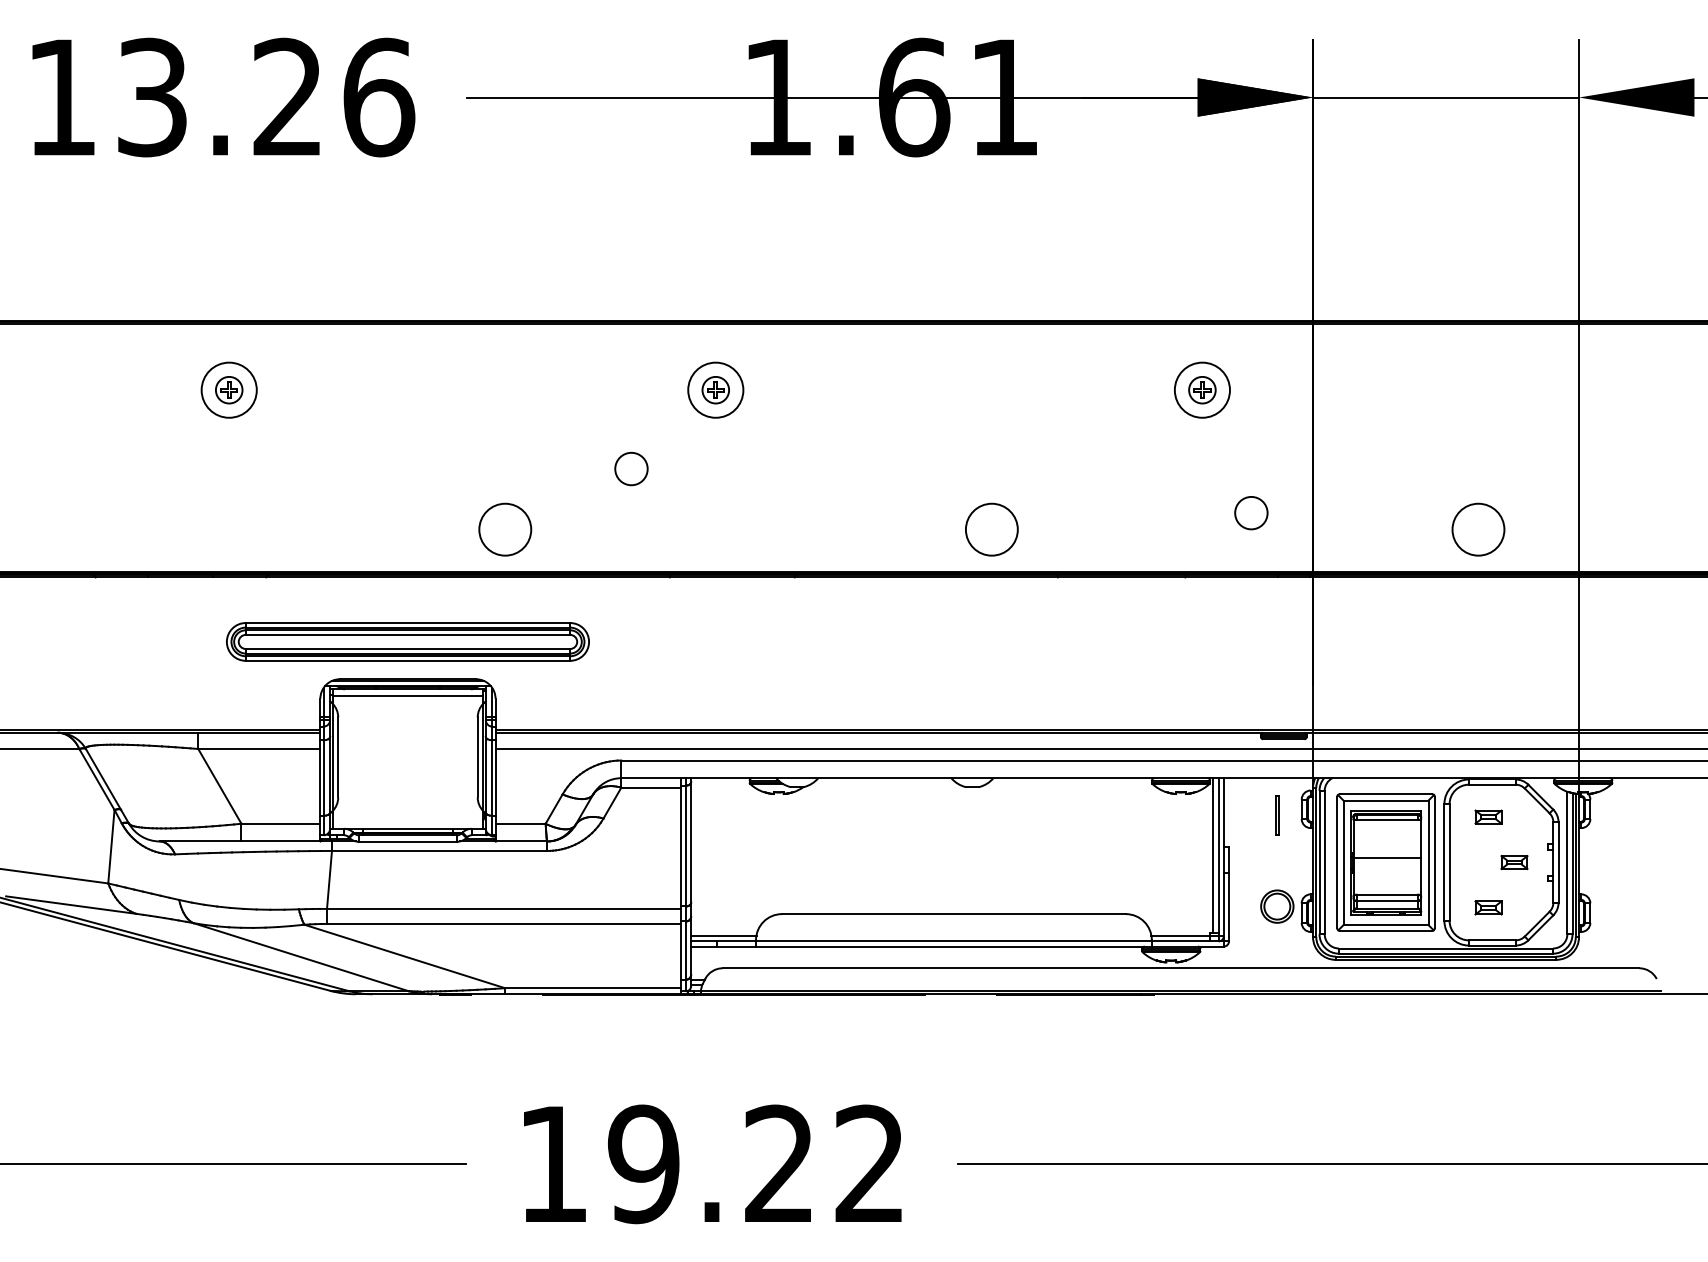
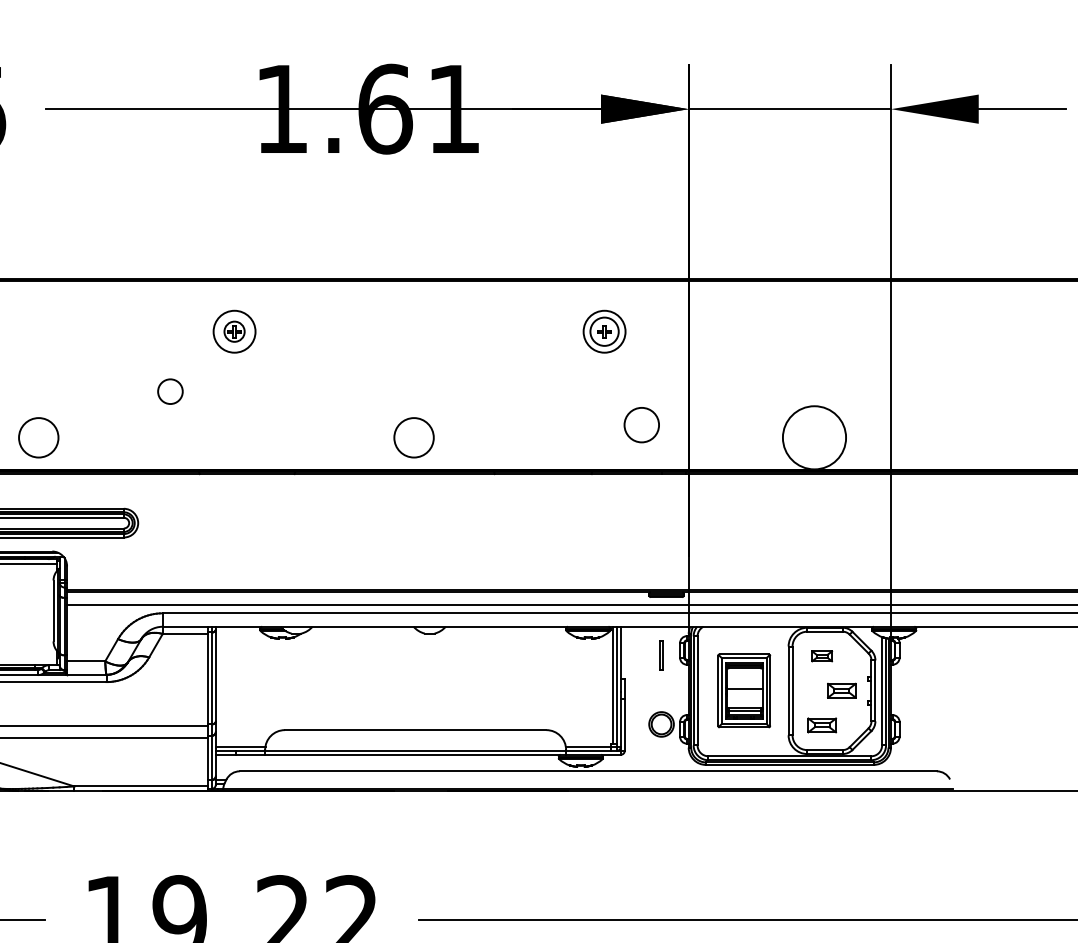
circle: (1202, 389) -> (604, 331), size x1.4
circle: (1251, 513) -> (641, 425), size x1.4
circle: (505, 529) -> (38, 437), moved
circle: (991, 529) -> (413, 437), moved
circle: (1478, 529) -> (814, 437), size x1.6
part: (1385, 862) -> (743, 690), size x0.7
part: (1514, 862) -> (841, 690), size x1.4
part: (1488, 907) -> (822, 725), size x1.4

